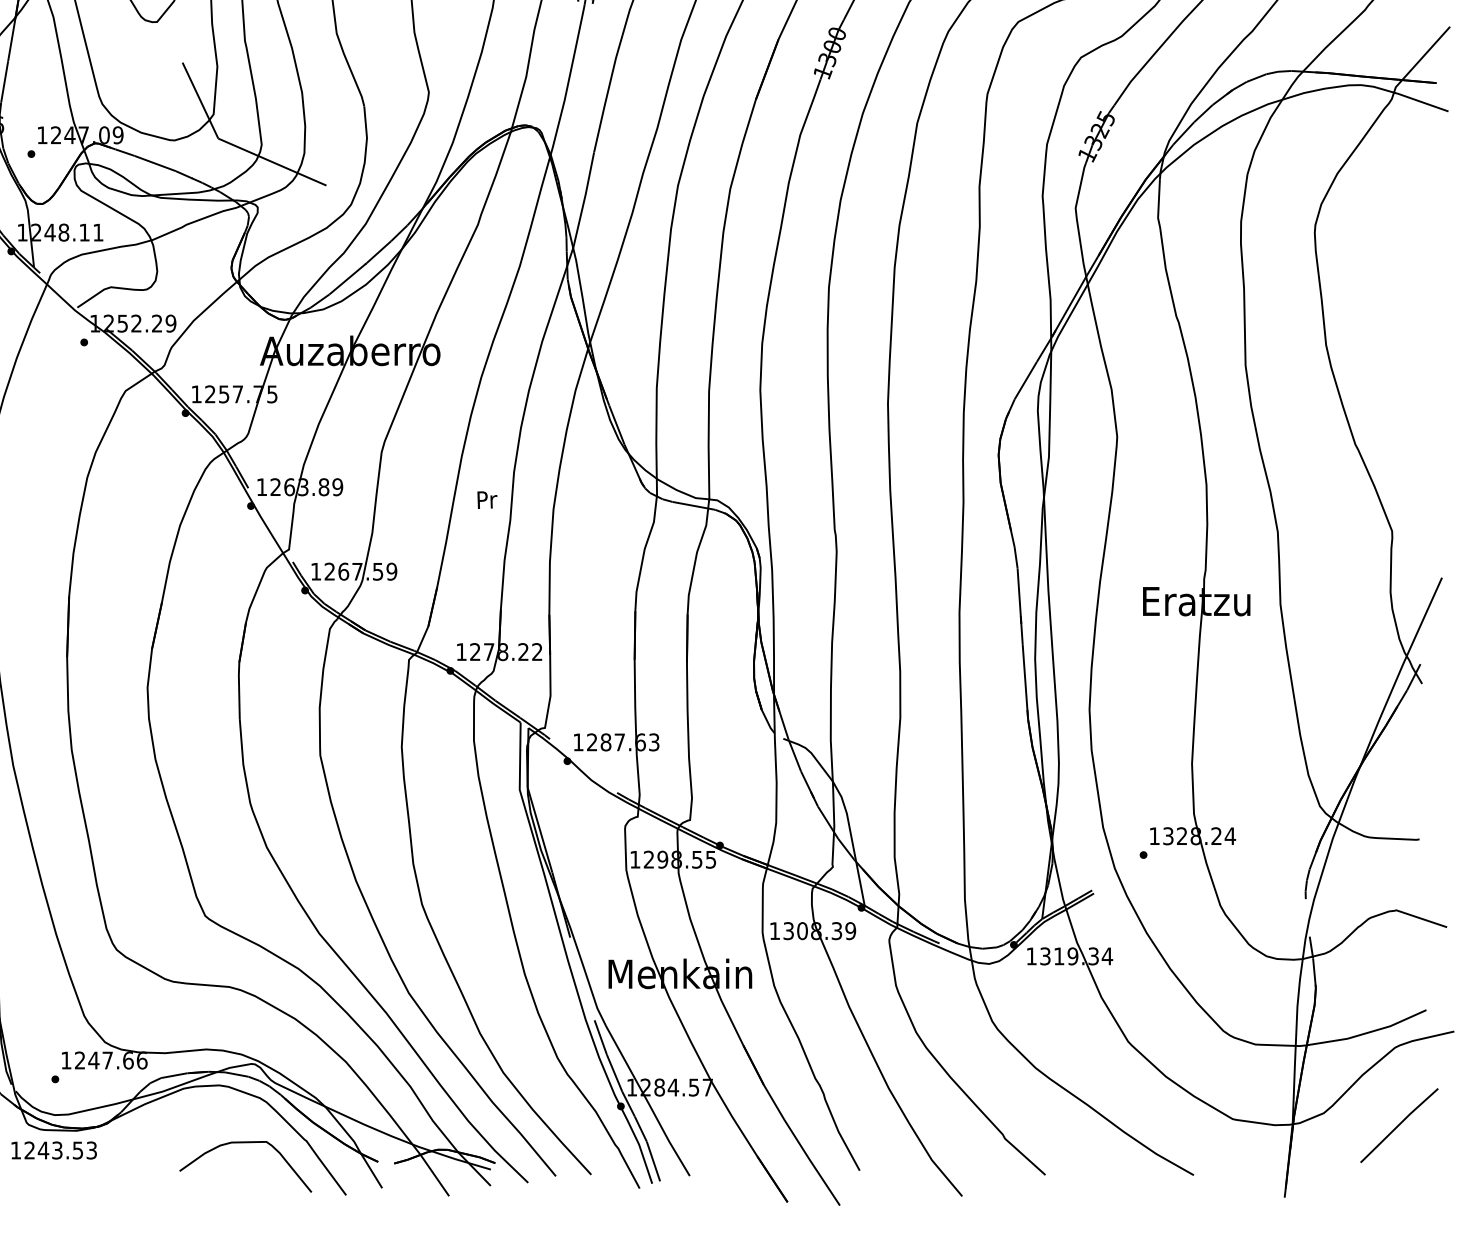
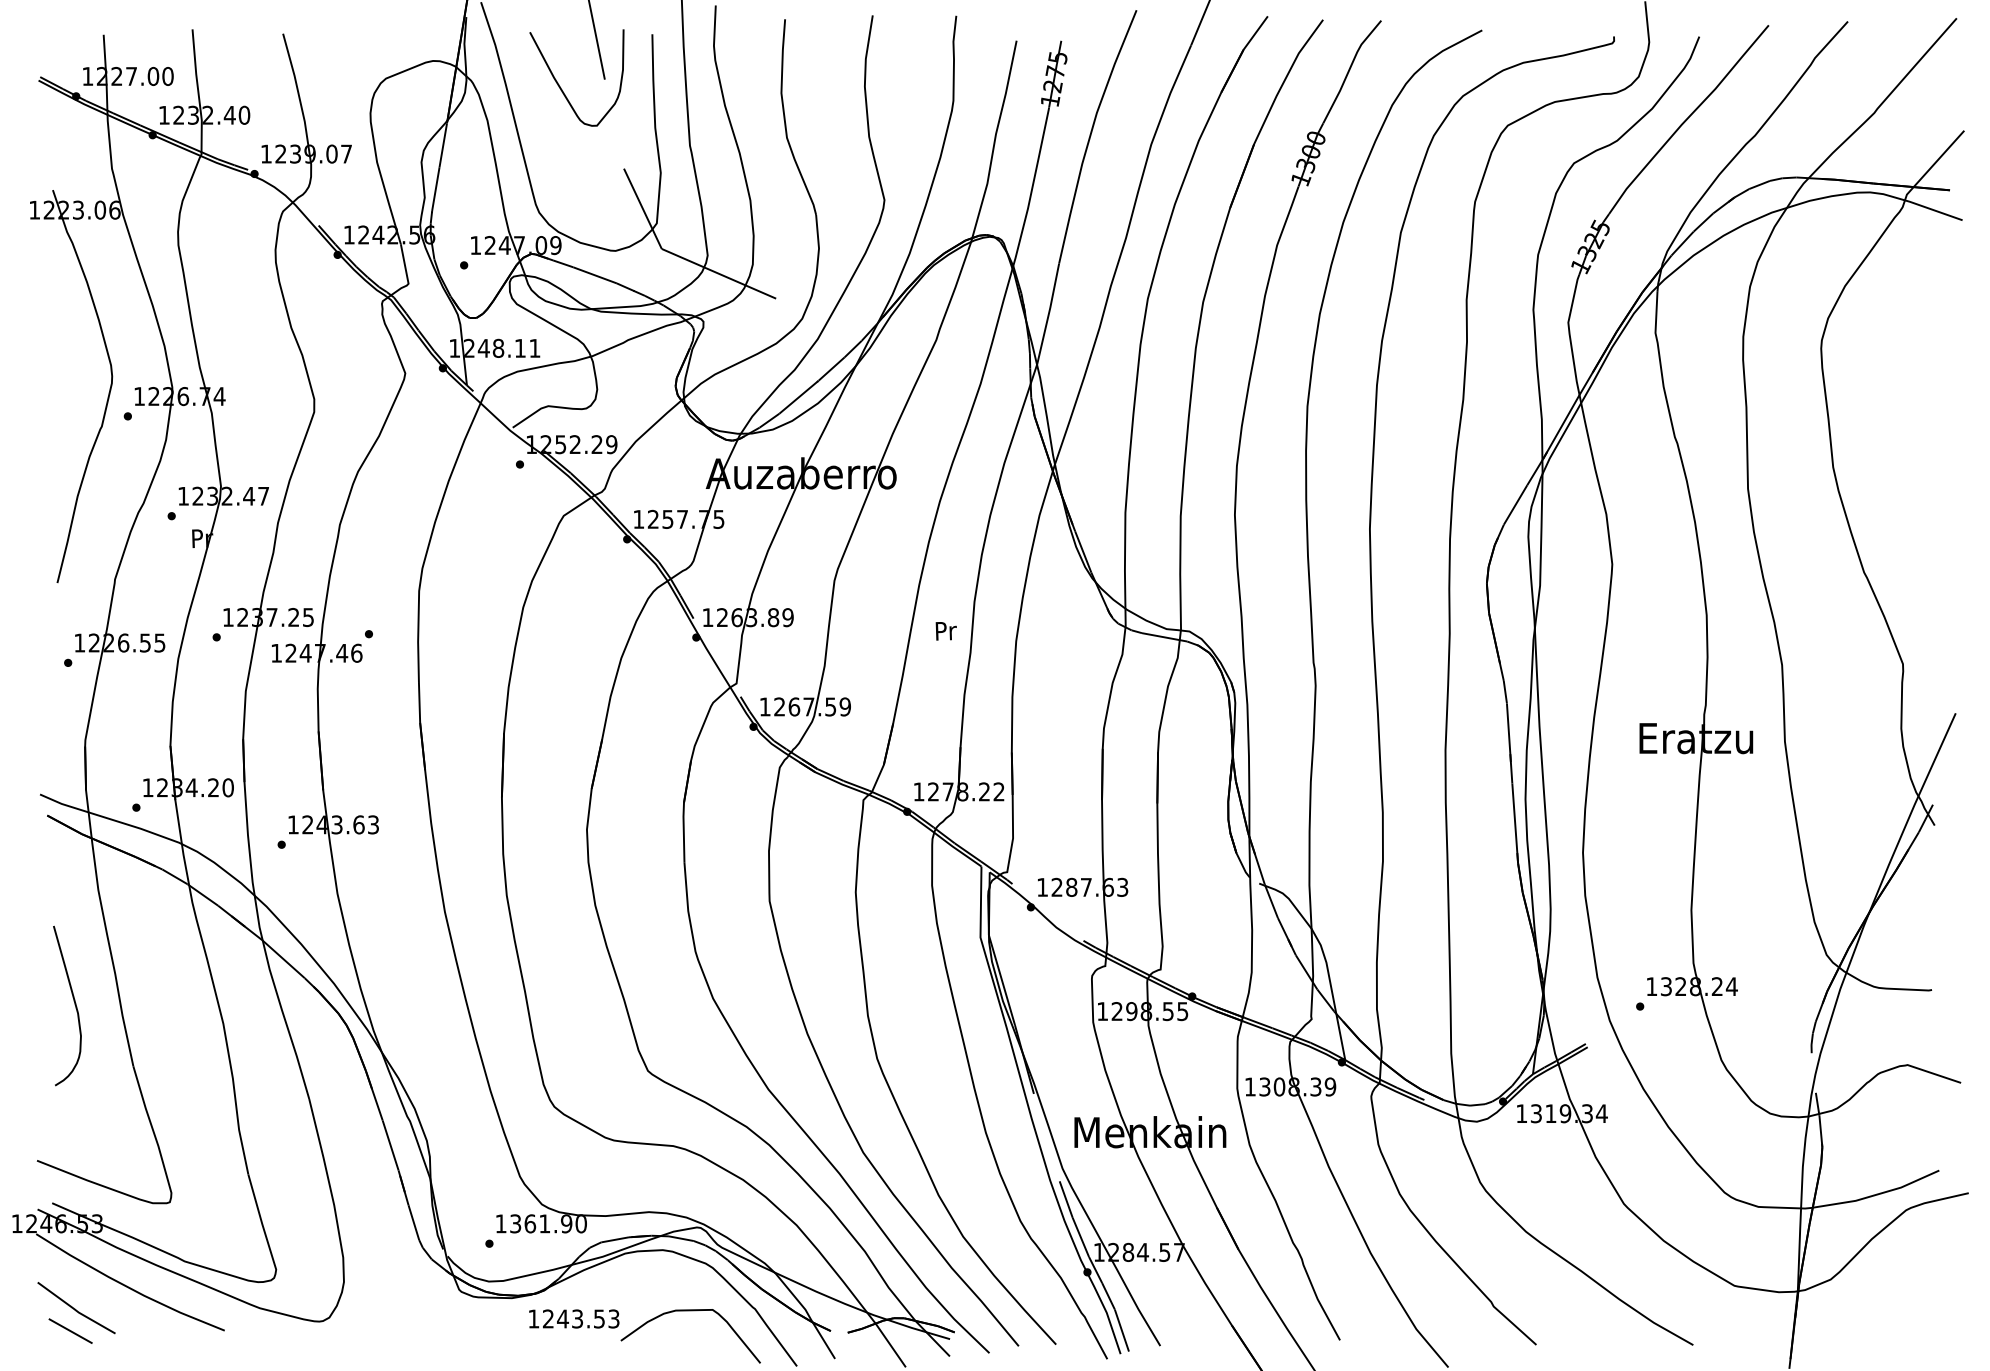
text: (111, 1060) -> (548, 1223), 1247.66 -> 1361.90
line: (1399, 1125) -> (1910, 1292), removed
text: (54, 1150) -> (574, 1318), moved

